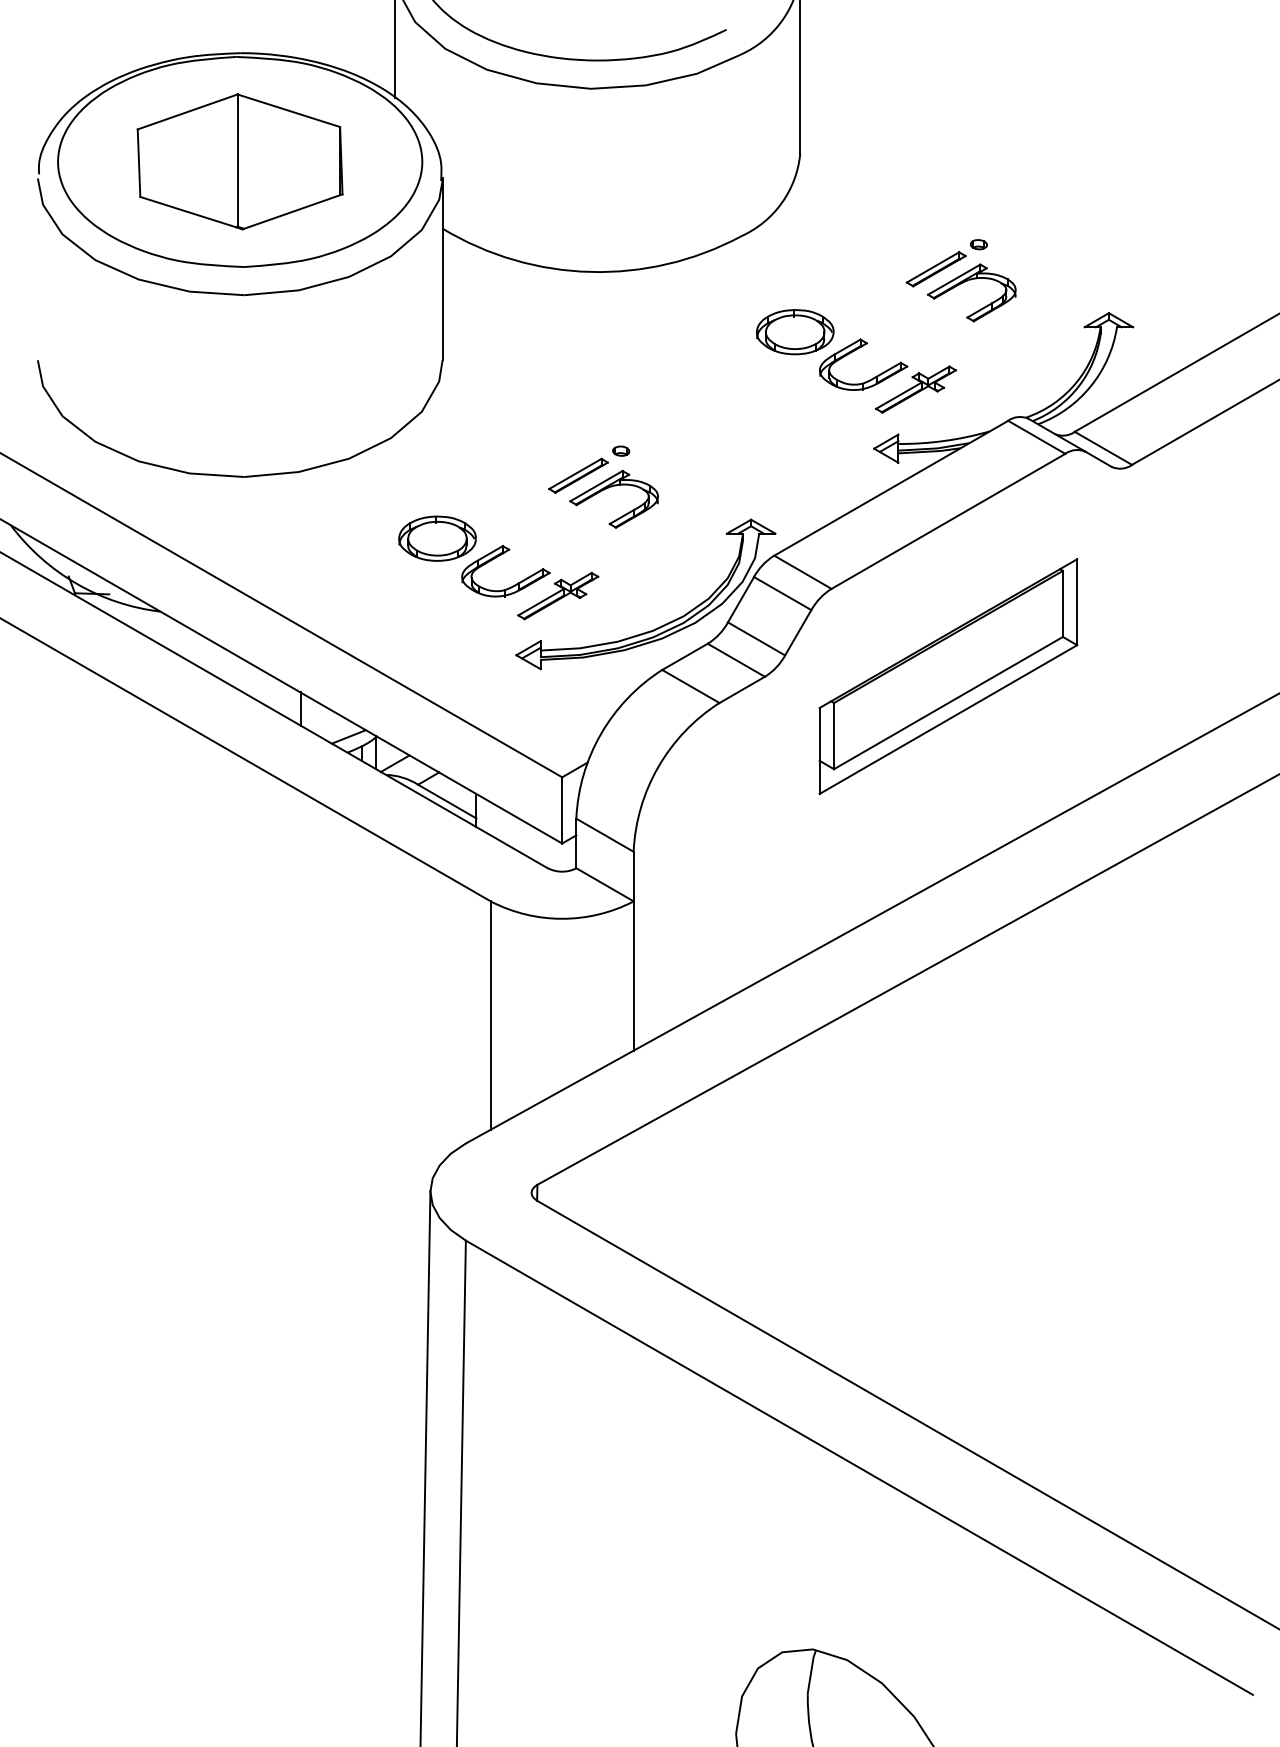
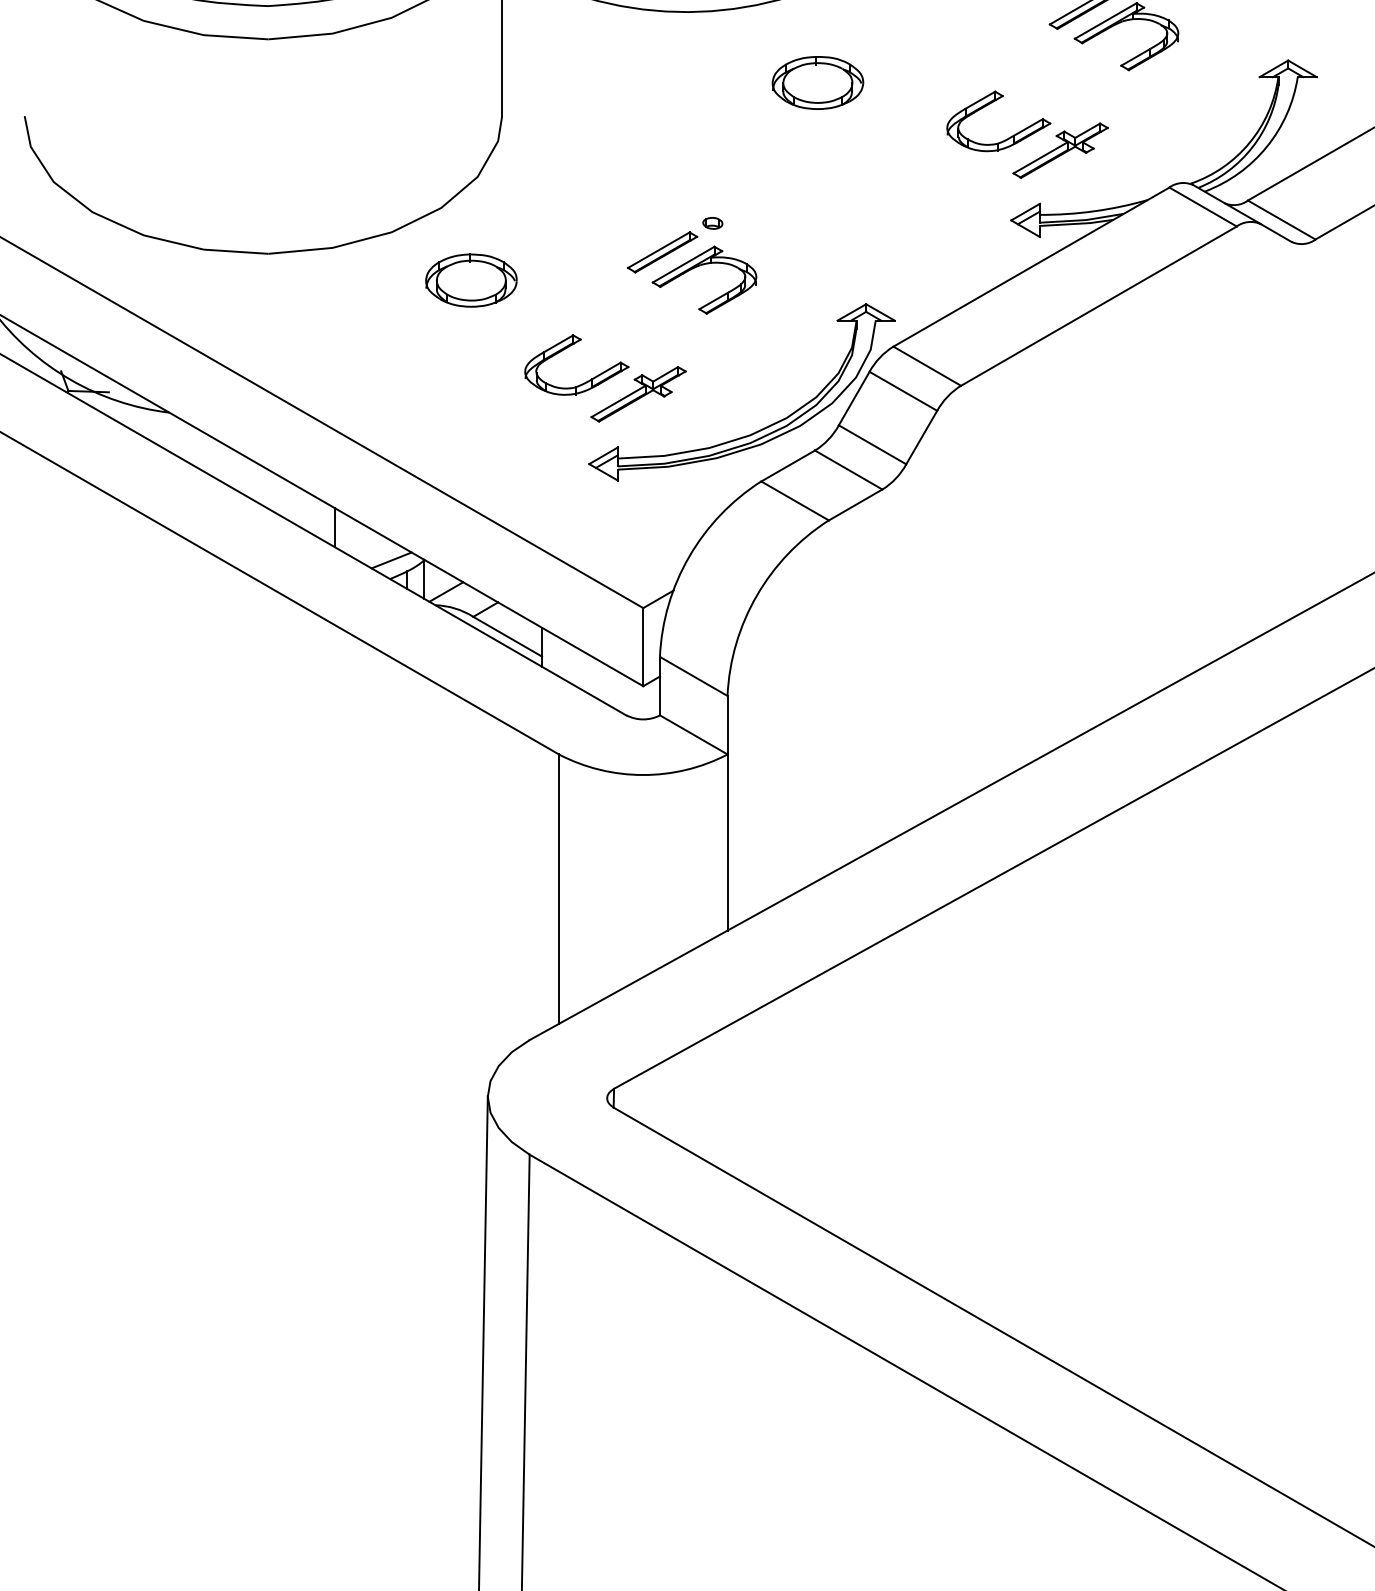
part: (795, 332) -> (818, 83), moved
part: (437, 538) -> (471, 280), moved
part: (948, 676) -> (1098, 489), removed

